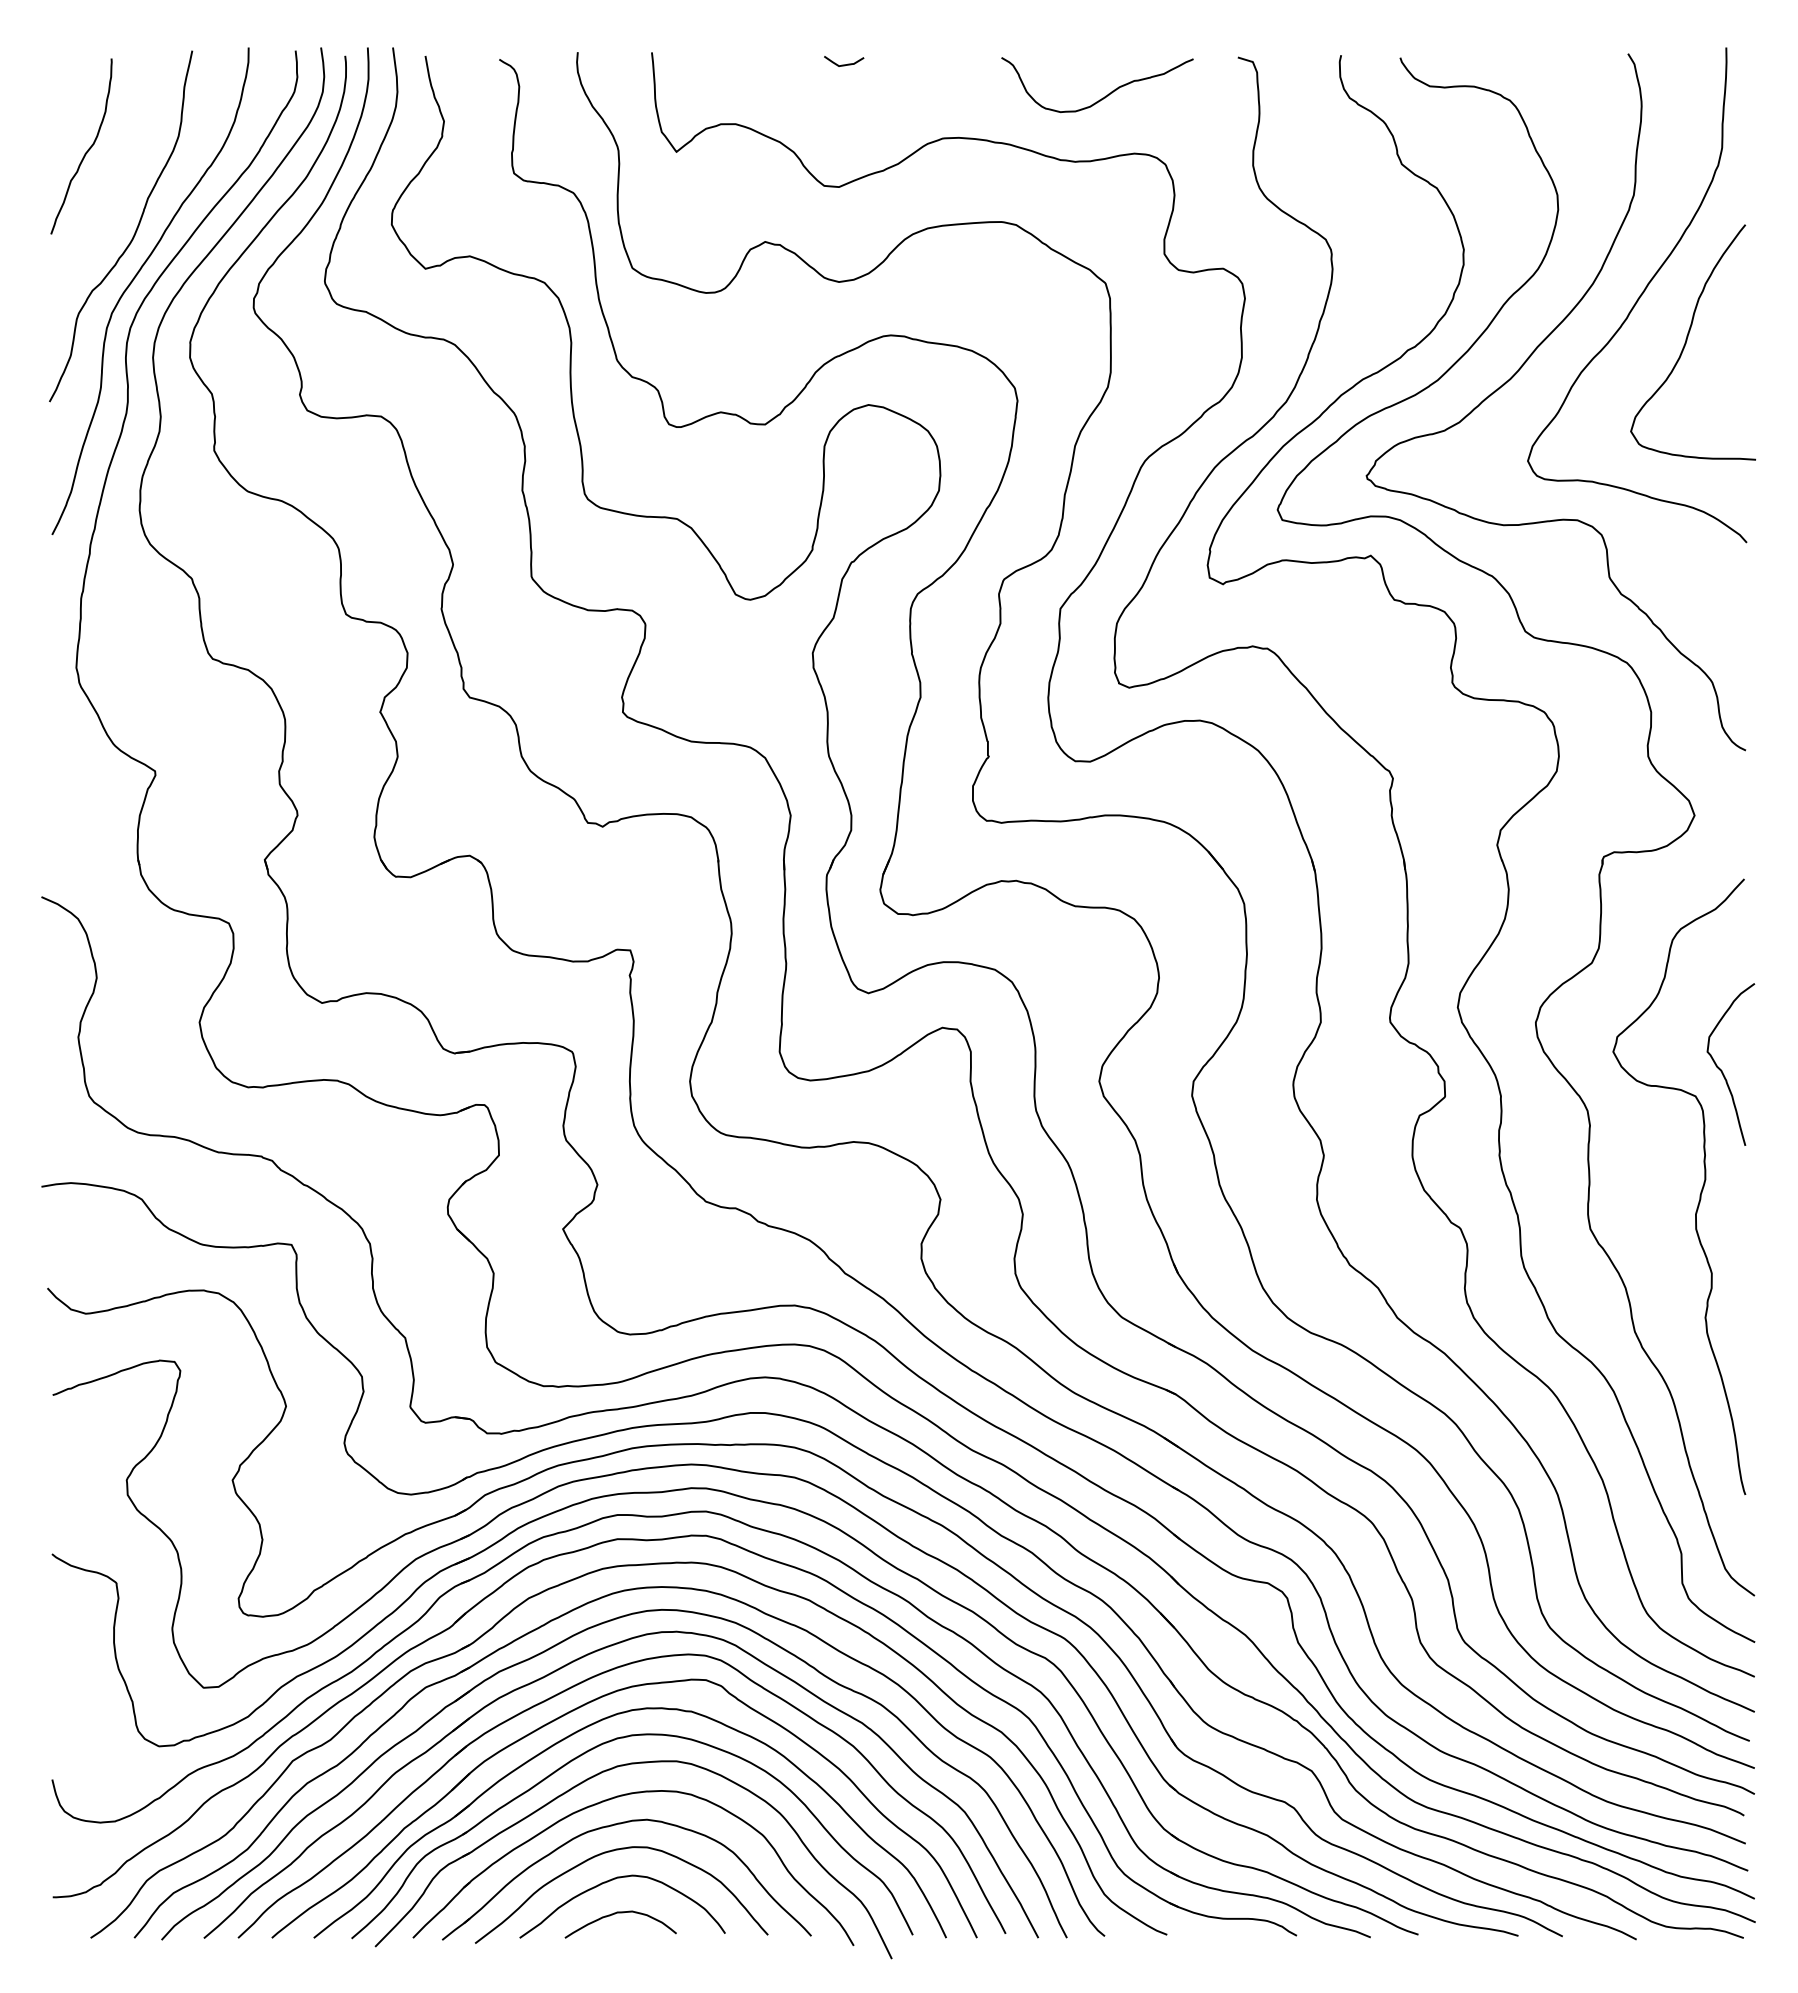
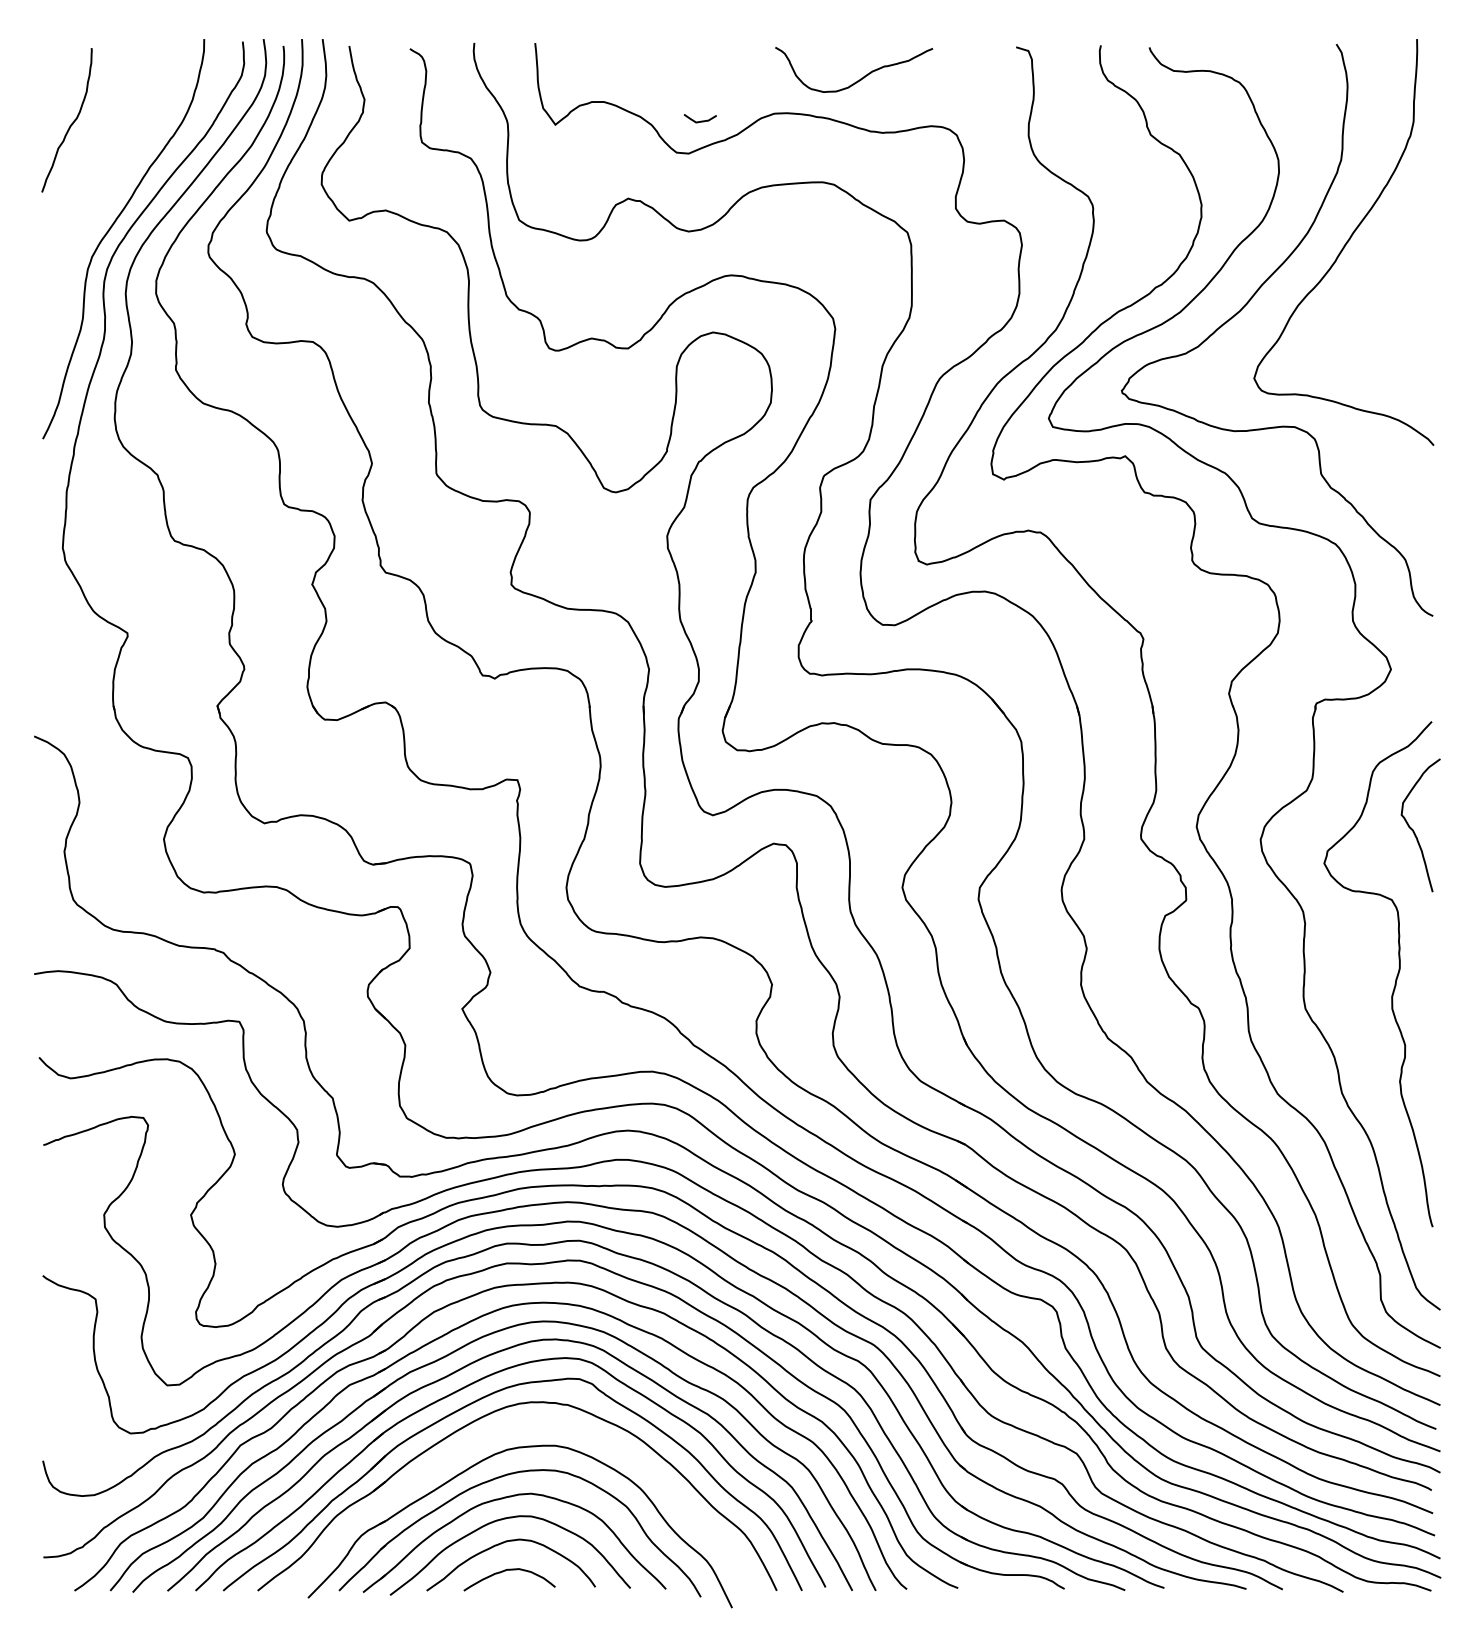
curve: (844, 64) -> (700, 121), moved
curve: (1105, 95) -> (860, 78), moved
curve: (134, 232) -> (110, 190), removed
curve: (1687, 340) -> (1385, 279), removed
curve: (1722, 1070) -> (1413, 830), moved
part: (586, 1753) -> (481, 1439), removed

